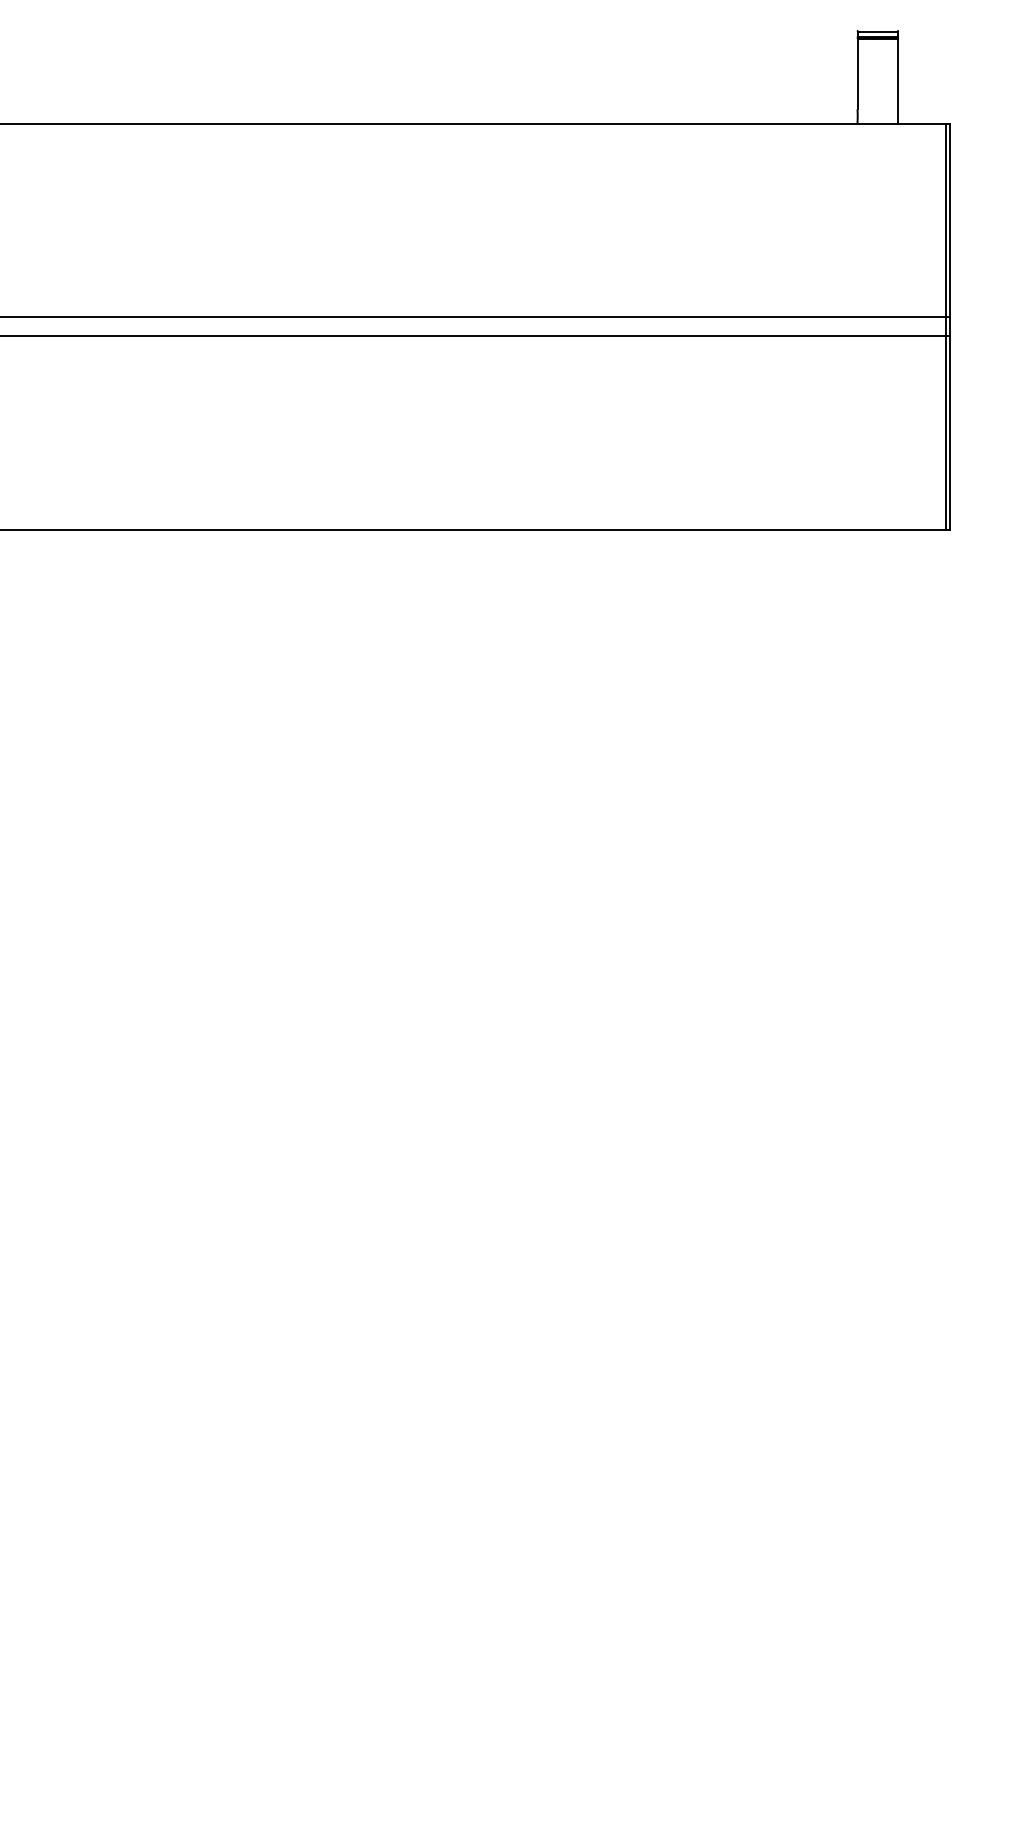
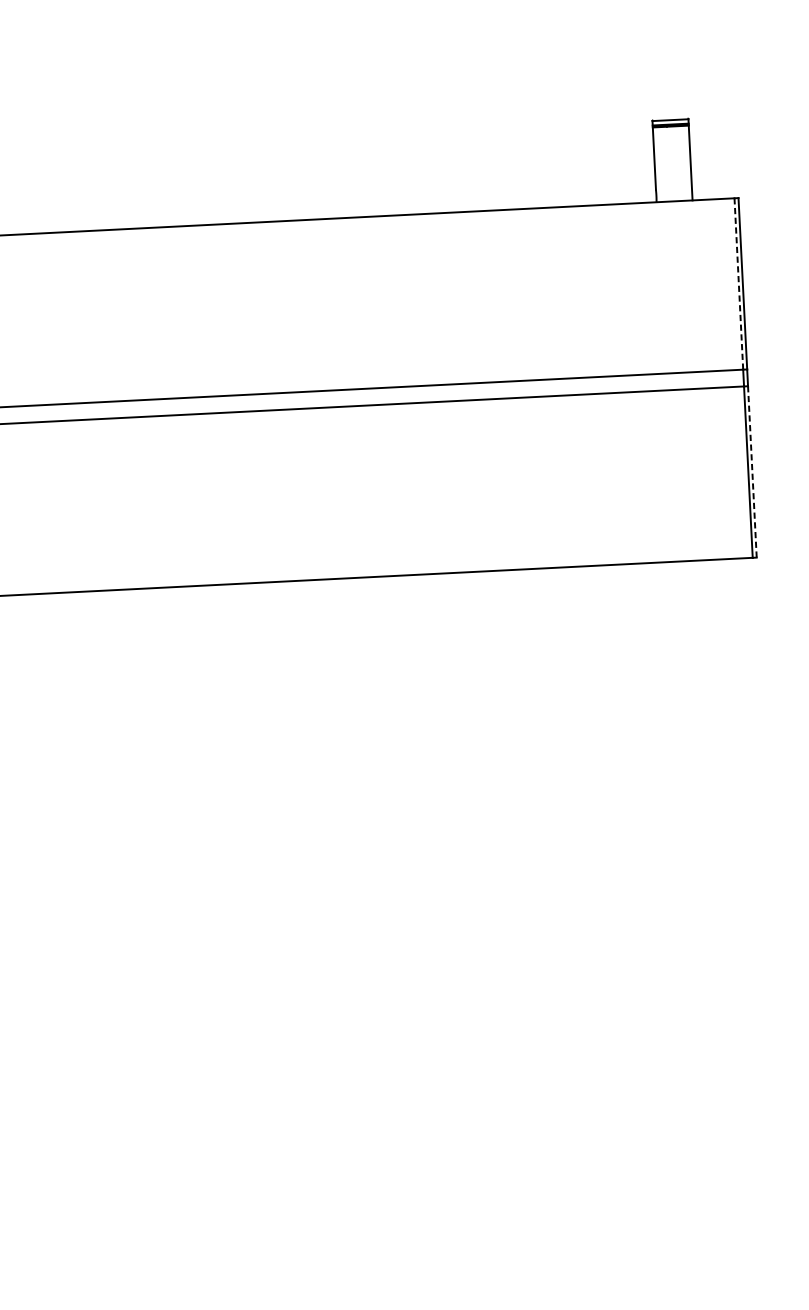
line: (945, 220) -> (738, 283), solid -> dashed
line: (950, 433) -> (752, 471), solid -> dashed

